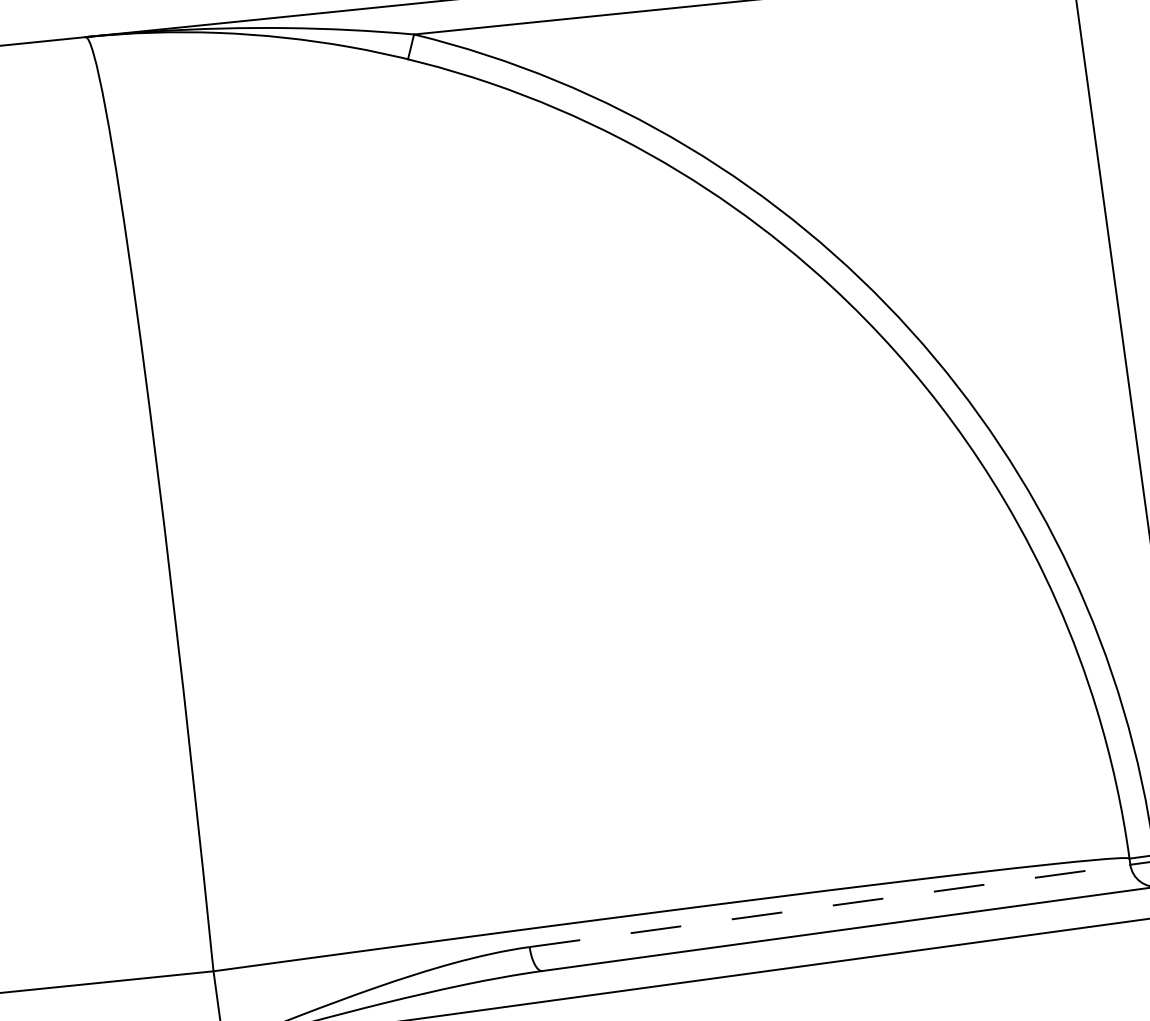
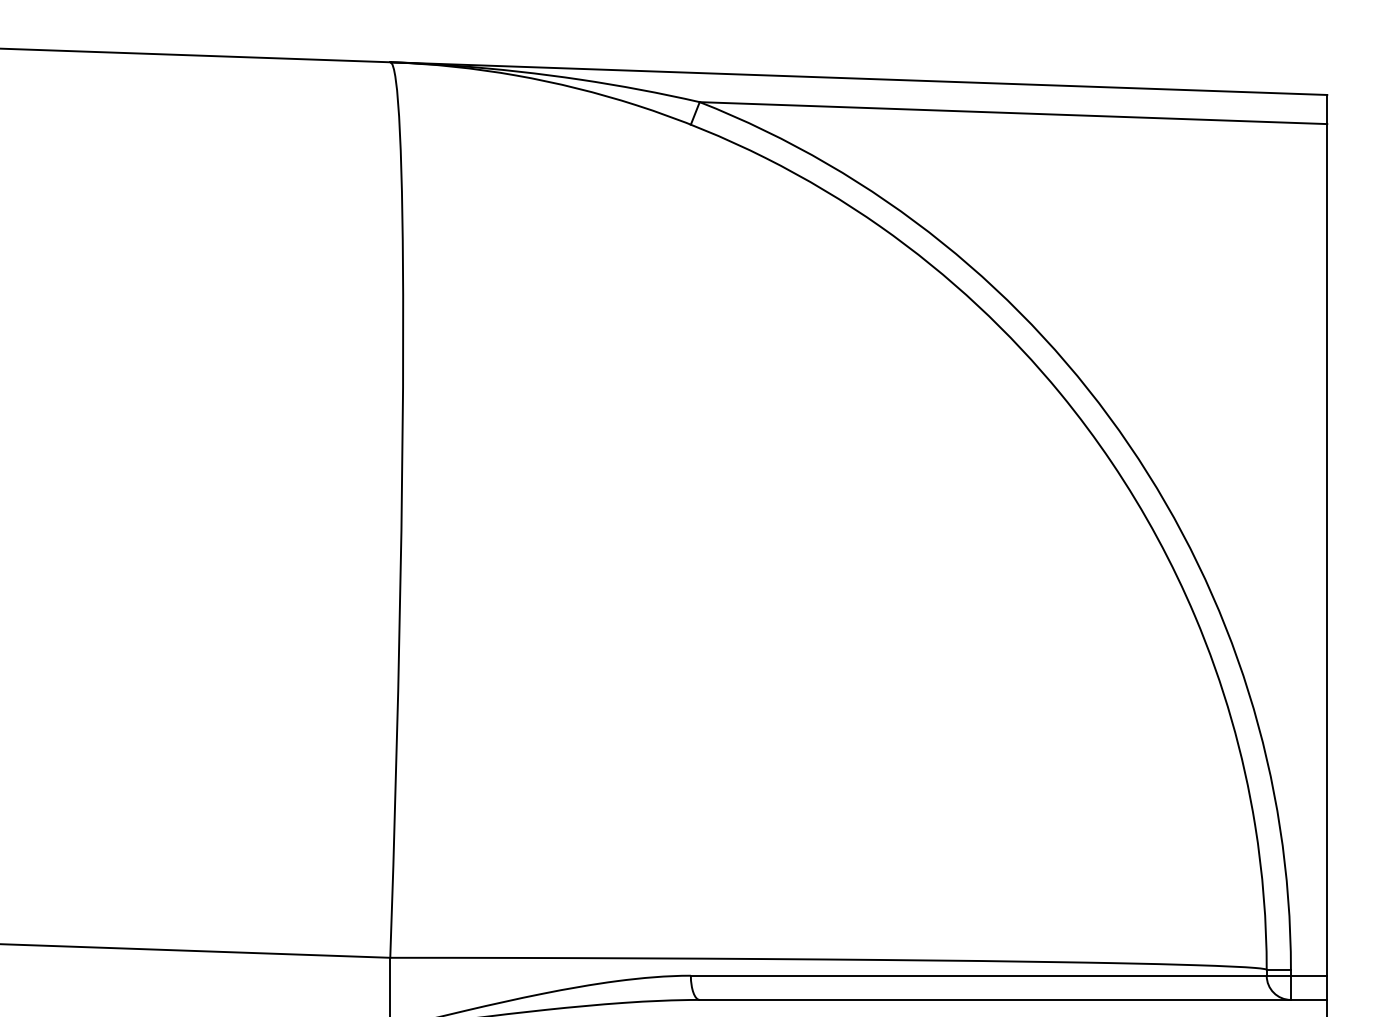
line: (829, 905) -> (978, 975), dashed -> solid

